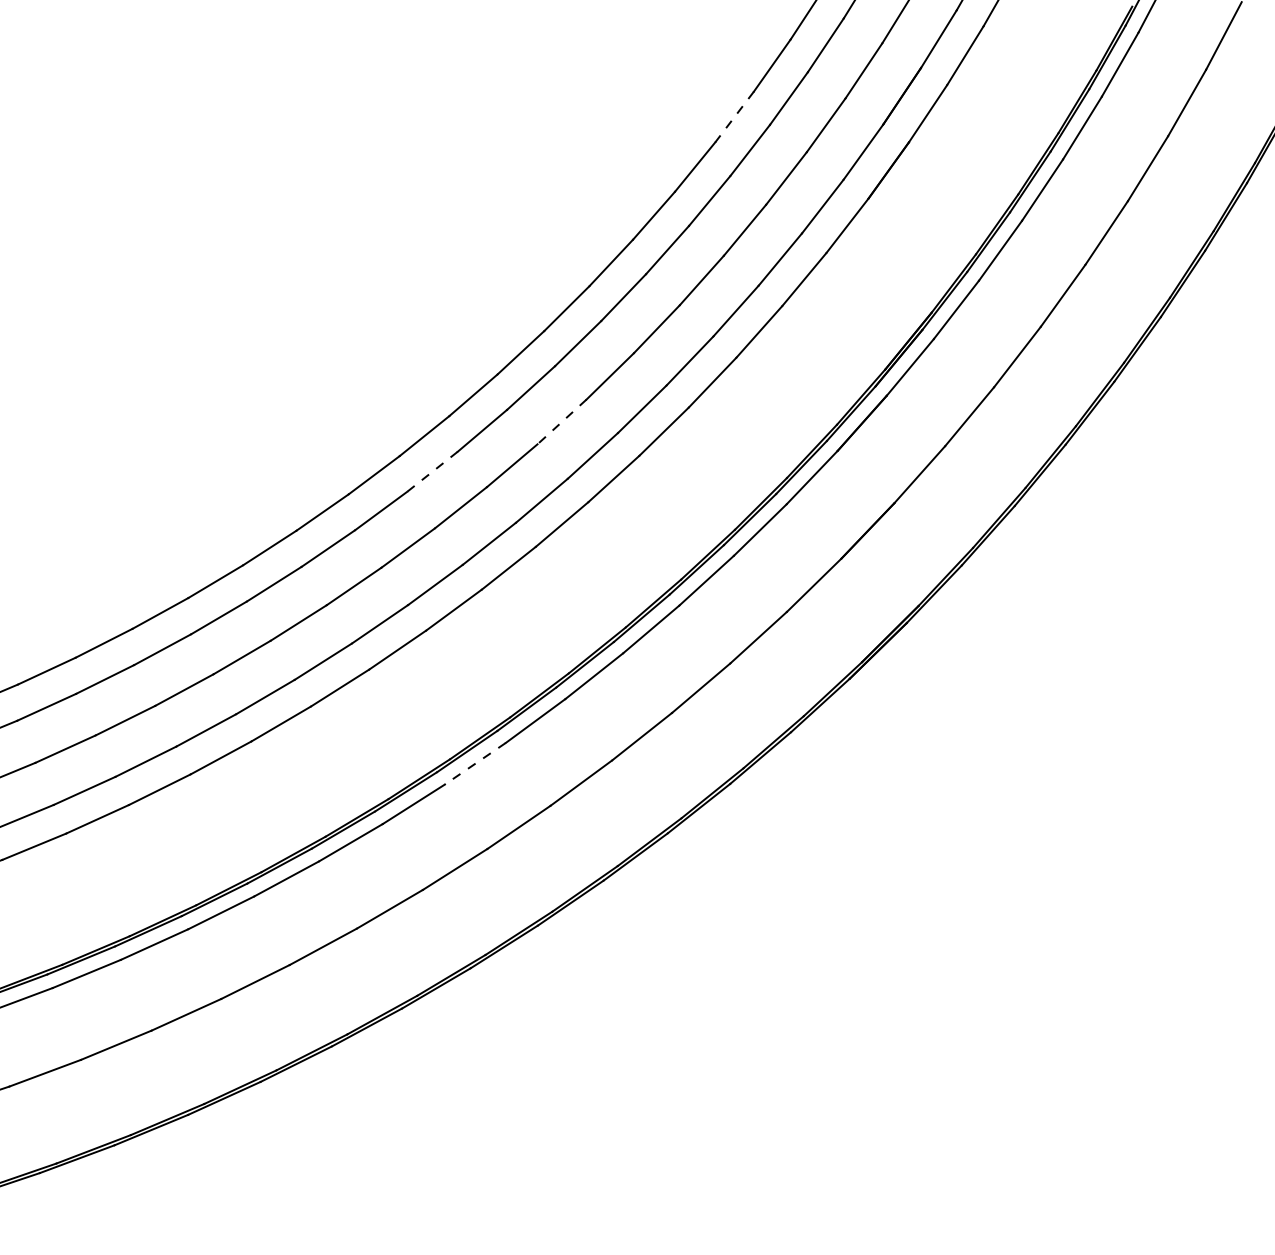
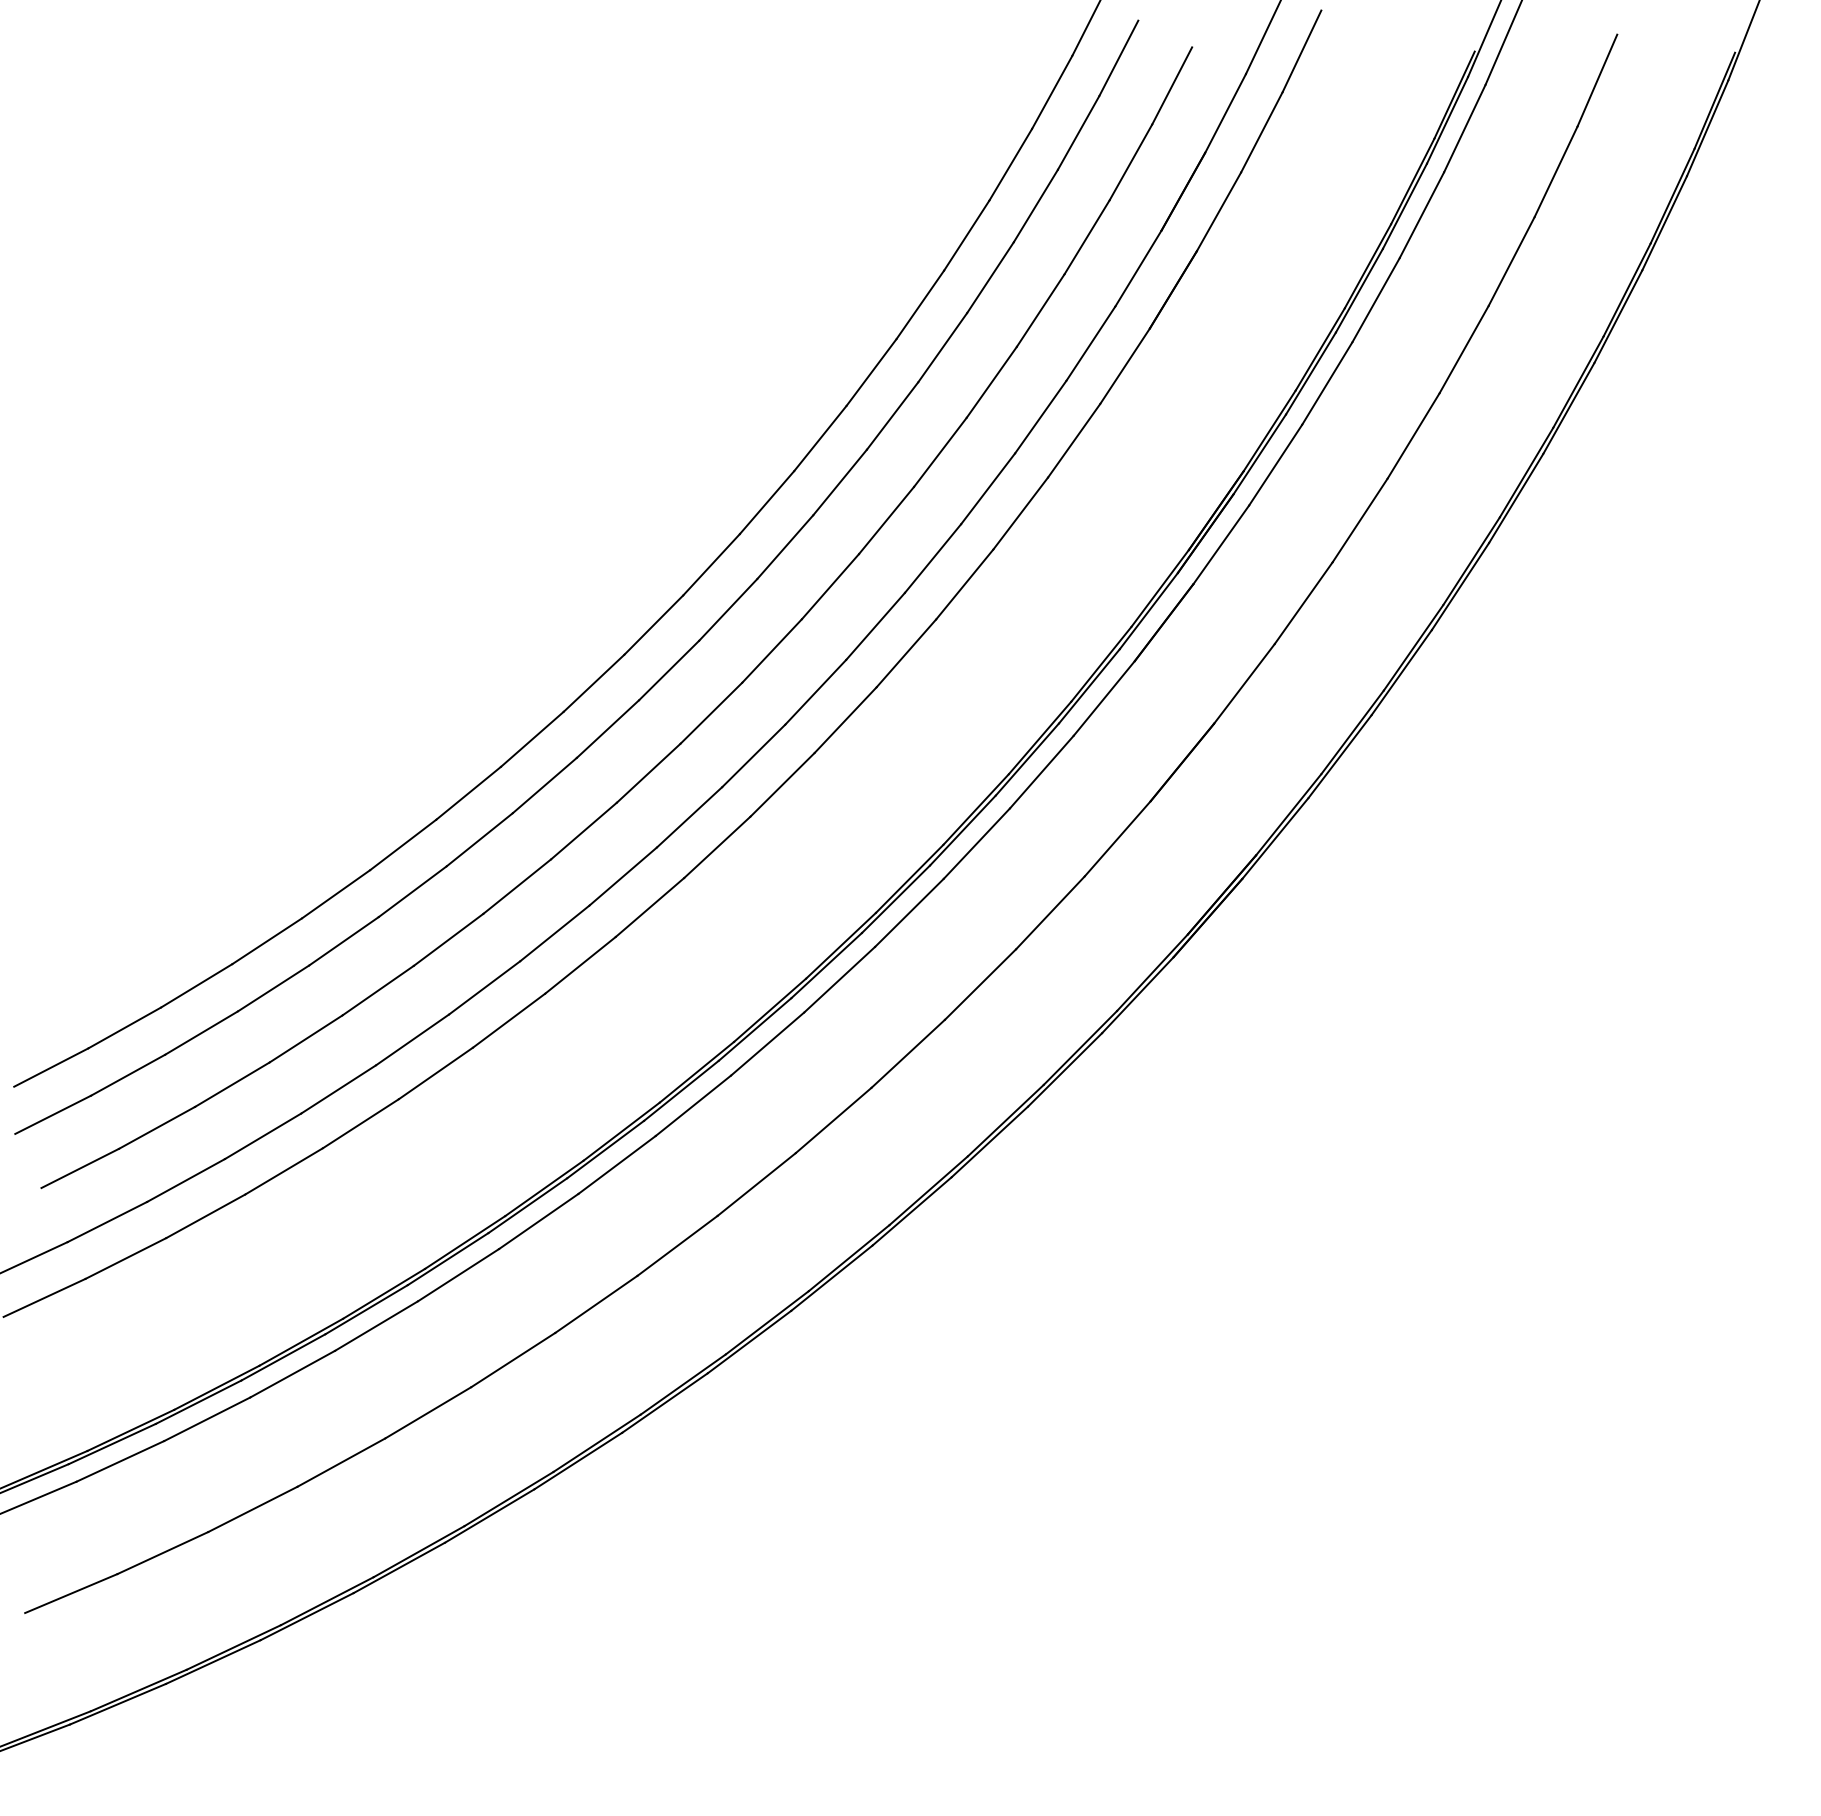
line: (734, 116) -> (966, 235), dashed -> solid
line: (561, 422) -> (771, 651), dashed -> solid
line: (432, 472) -> (607, 729), dashed -> solid
line: (475, 764) -> (693, 1106), dashed -> solid

